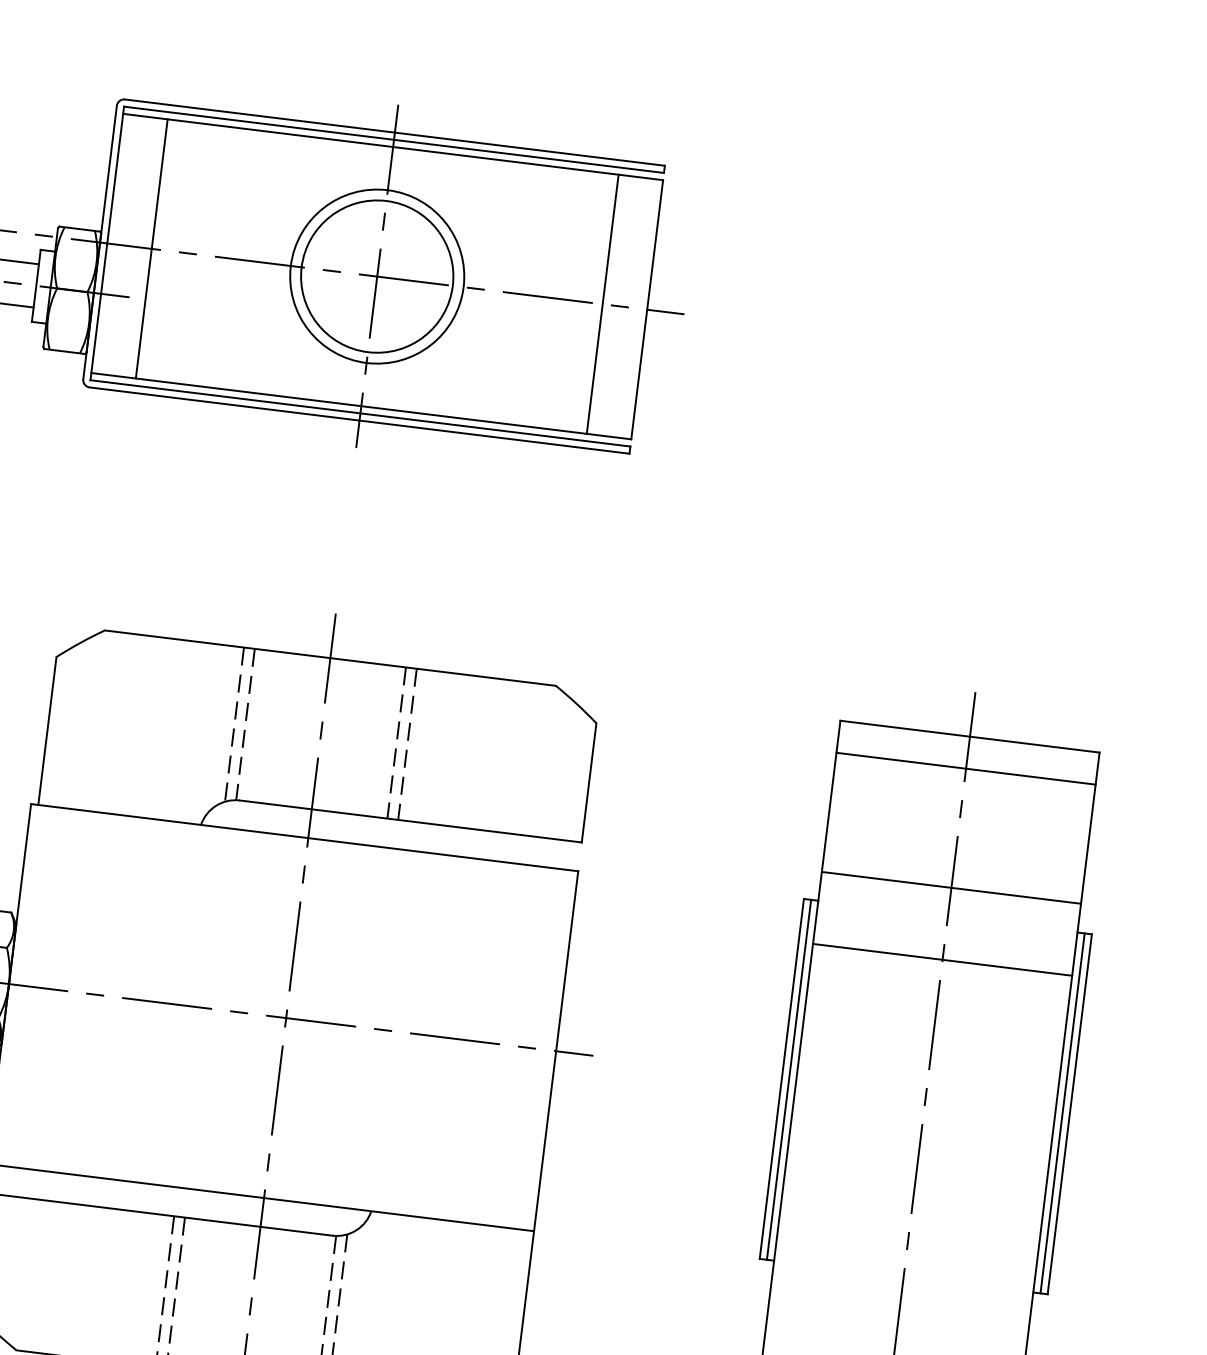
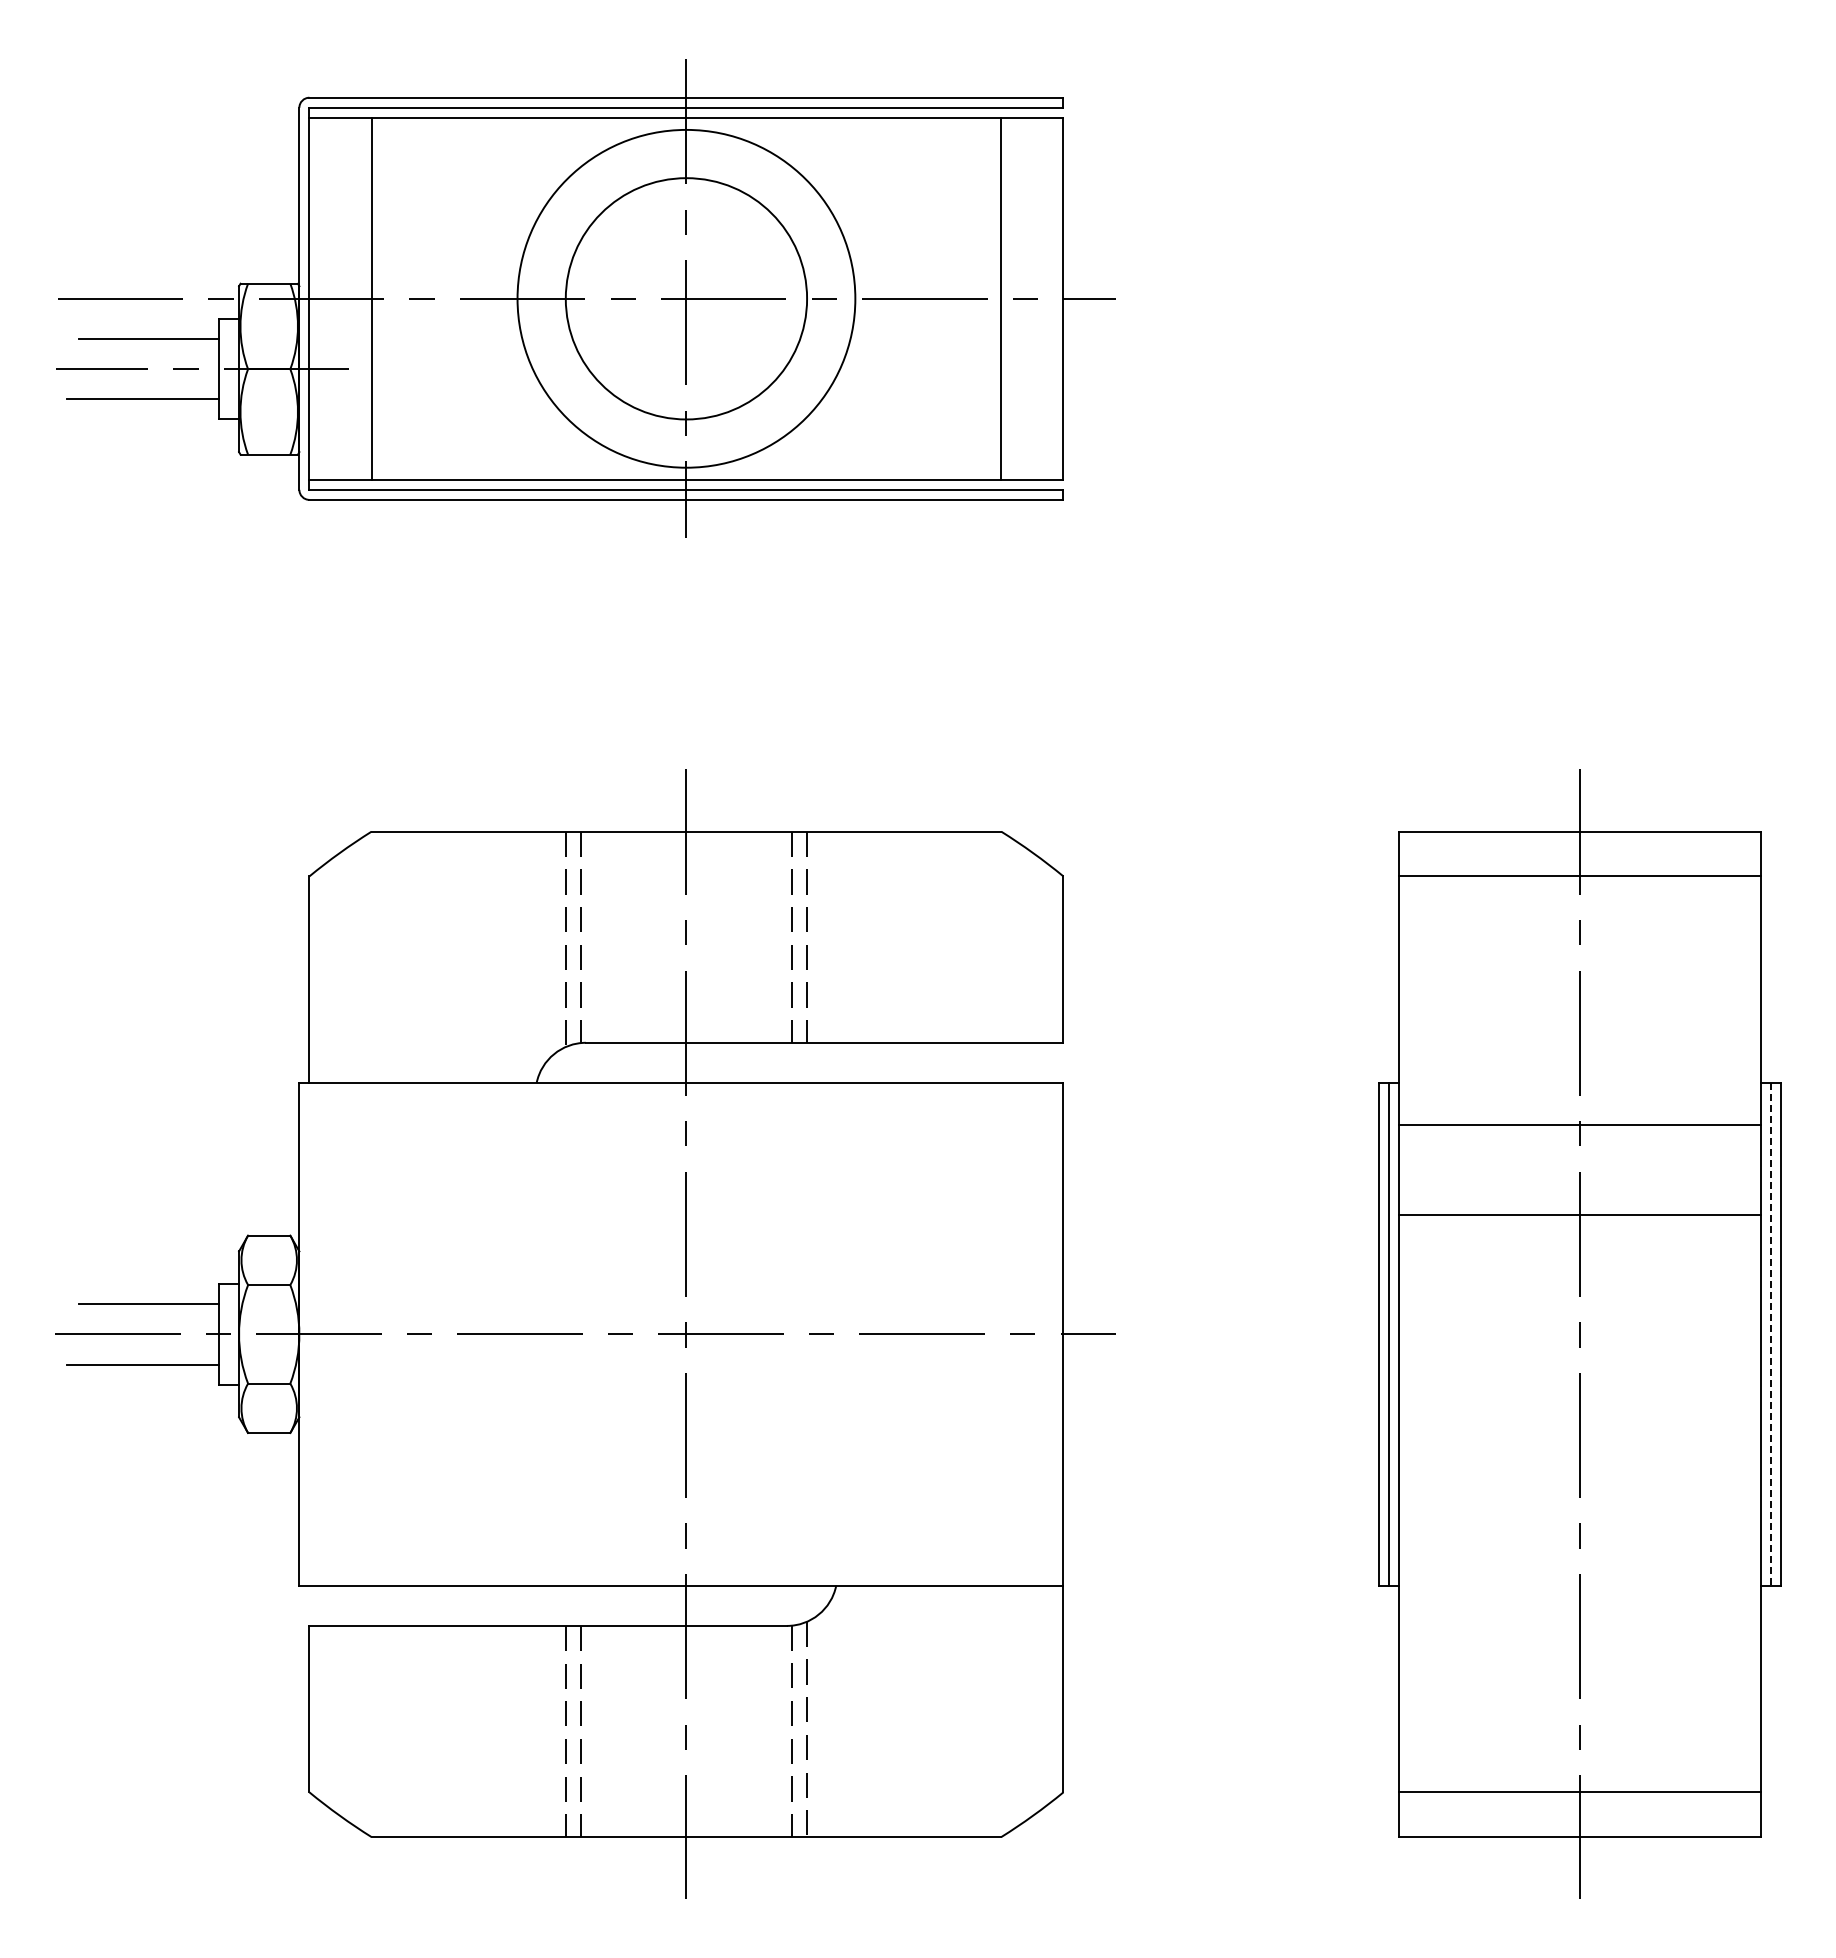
circle: (377, 276) -> (686, 298), size x1.6
line: (951, 887) -> (1579, 1124), moved
line: (942, 959) -> (1579, 1215), moved
line: (1062, 1113) -> (1770, 1334), solid -> dashed

